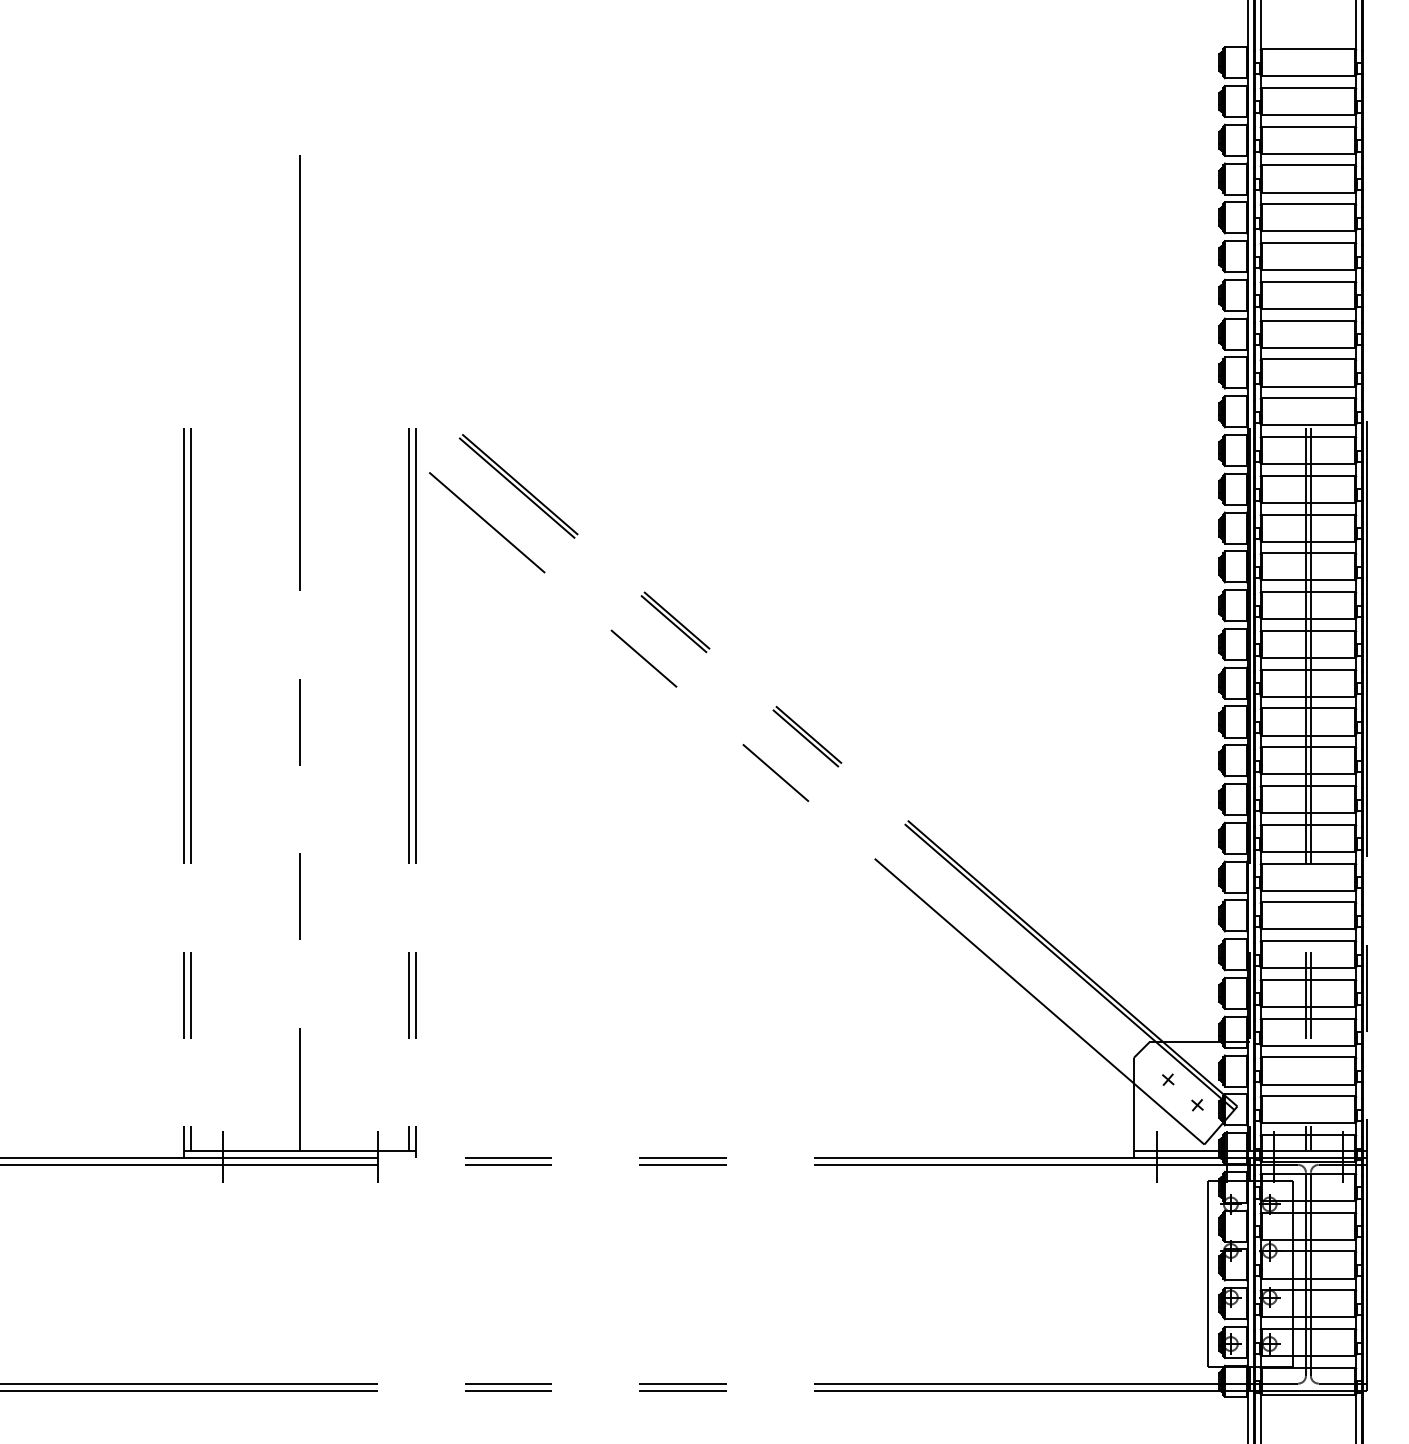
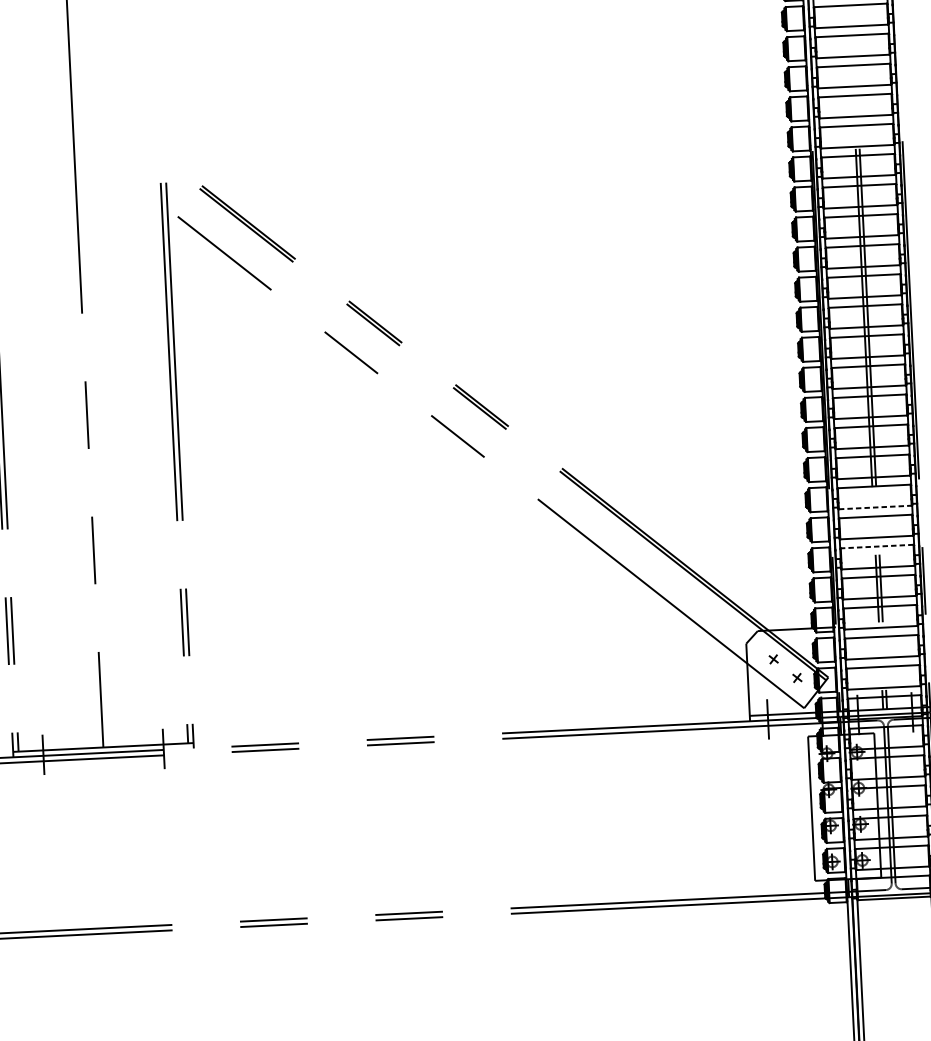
line: (1308, 890) -> (875, 507), solid -> dashed
line: (1308, 941) -> (877, 546), solid -> dashed

